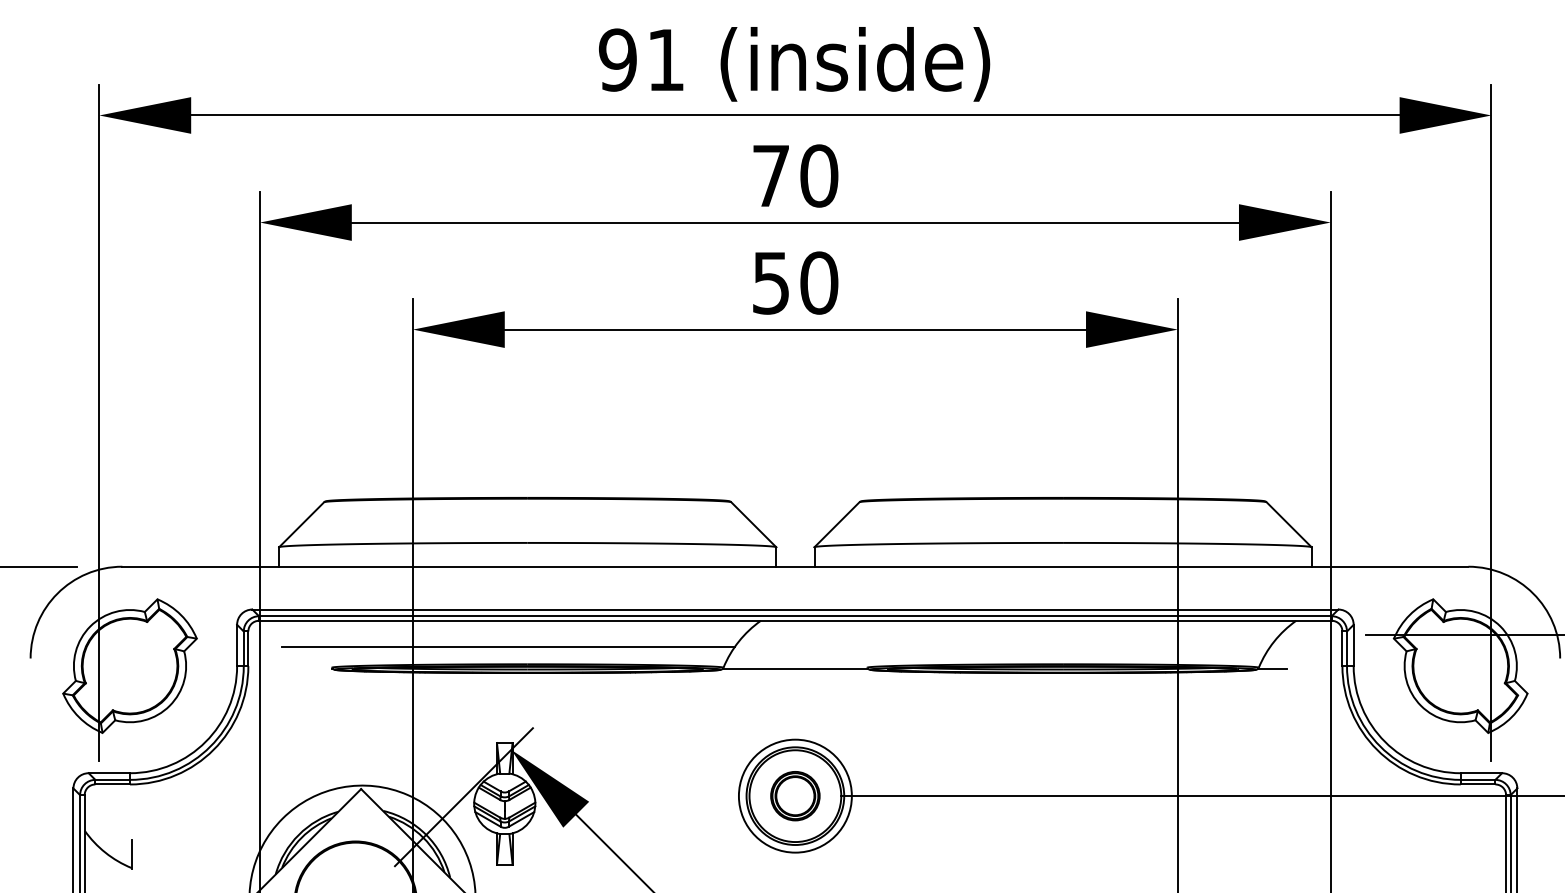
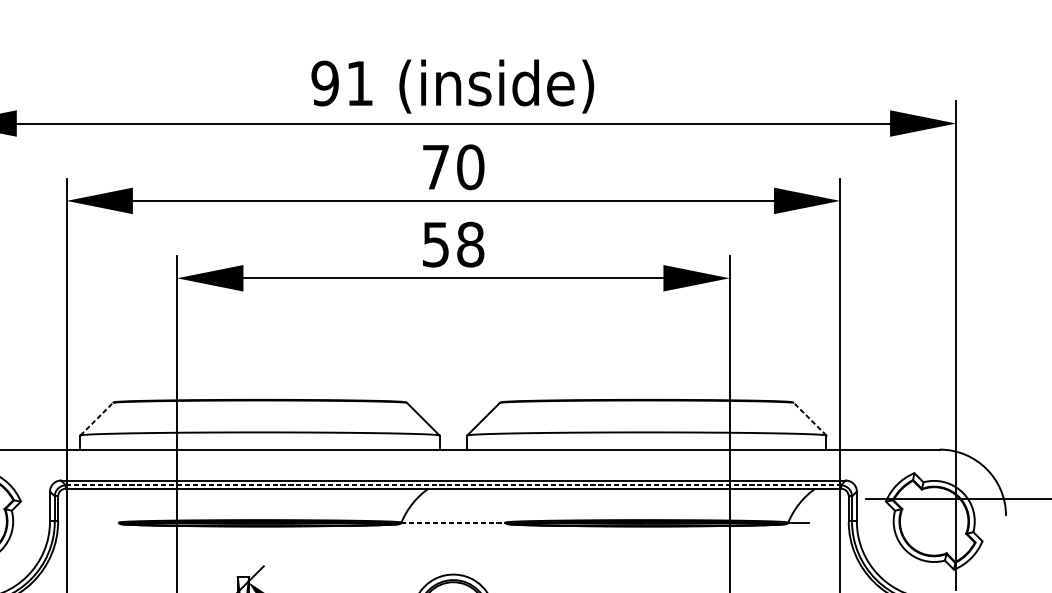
text: (819, 282) -> (470, 244), 50 -> 58
line: (301, 524) -> (96, 419), solid -> dashed
line: (1289, 524) -> (810, 419), solid -> dashed
line: (795, 616) -> (453, 485), solid -> dashed
line: (508, 647) -> (246, 507), removed
line: (795, 668) -> (453, 523), solid -> dashed

